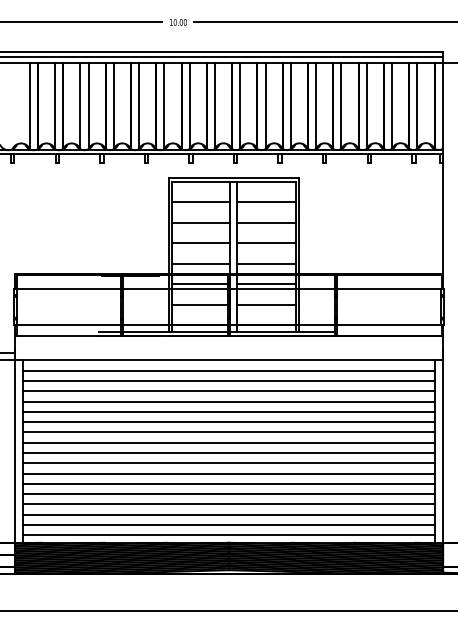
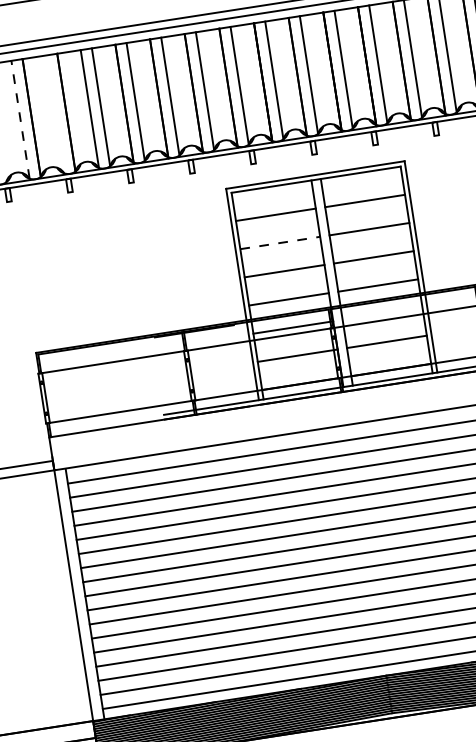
line: (29, 105) -> (20, 118), solid -> dashed
line: (55, 106) -> (55, 114), removed
line: (201, 222) -> (280, 242), solid -> dashed
line: (266, 284) -> (382, 313), removed

